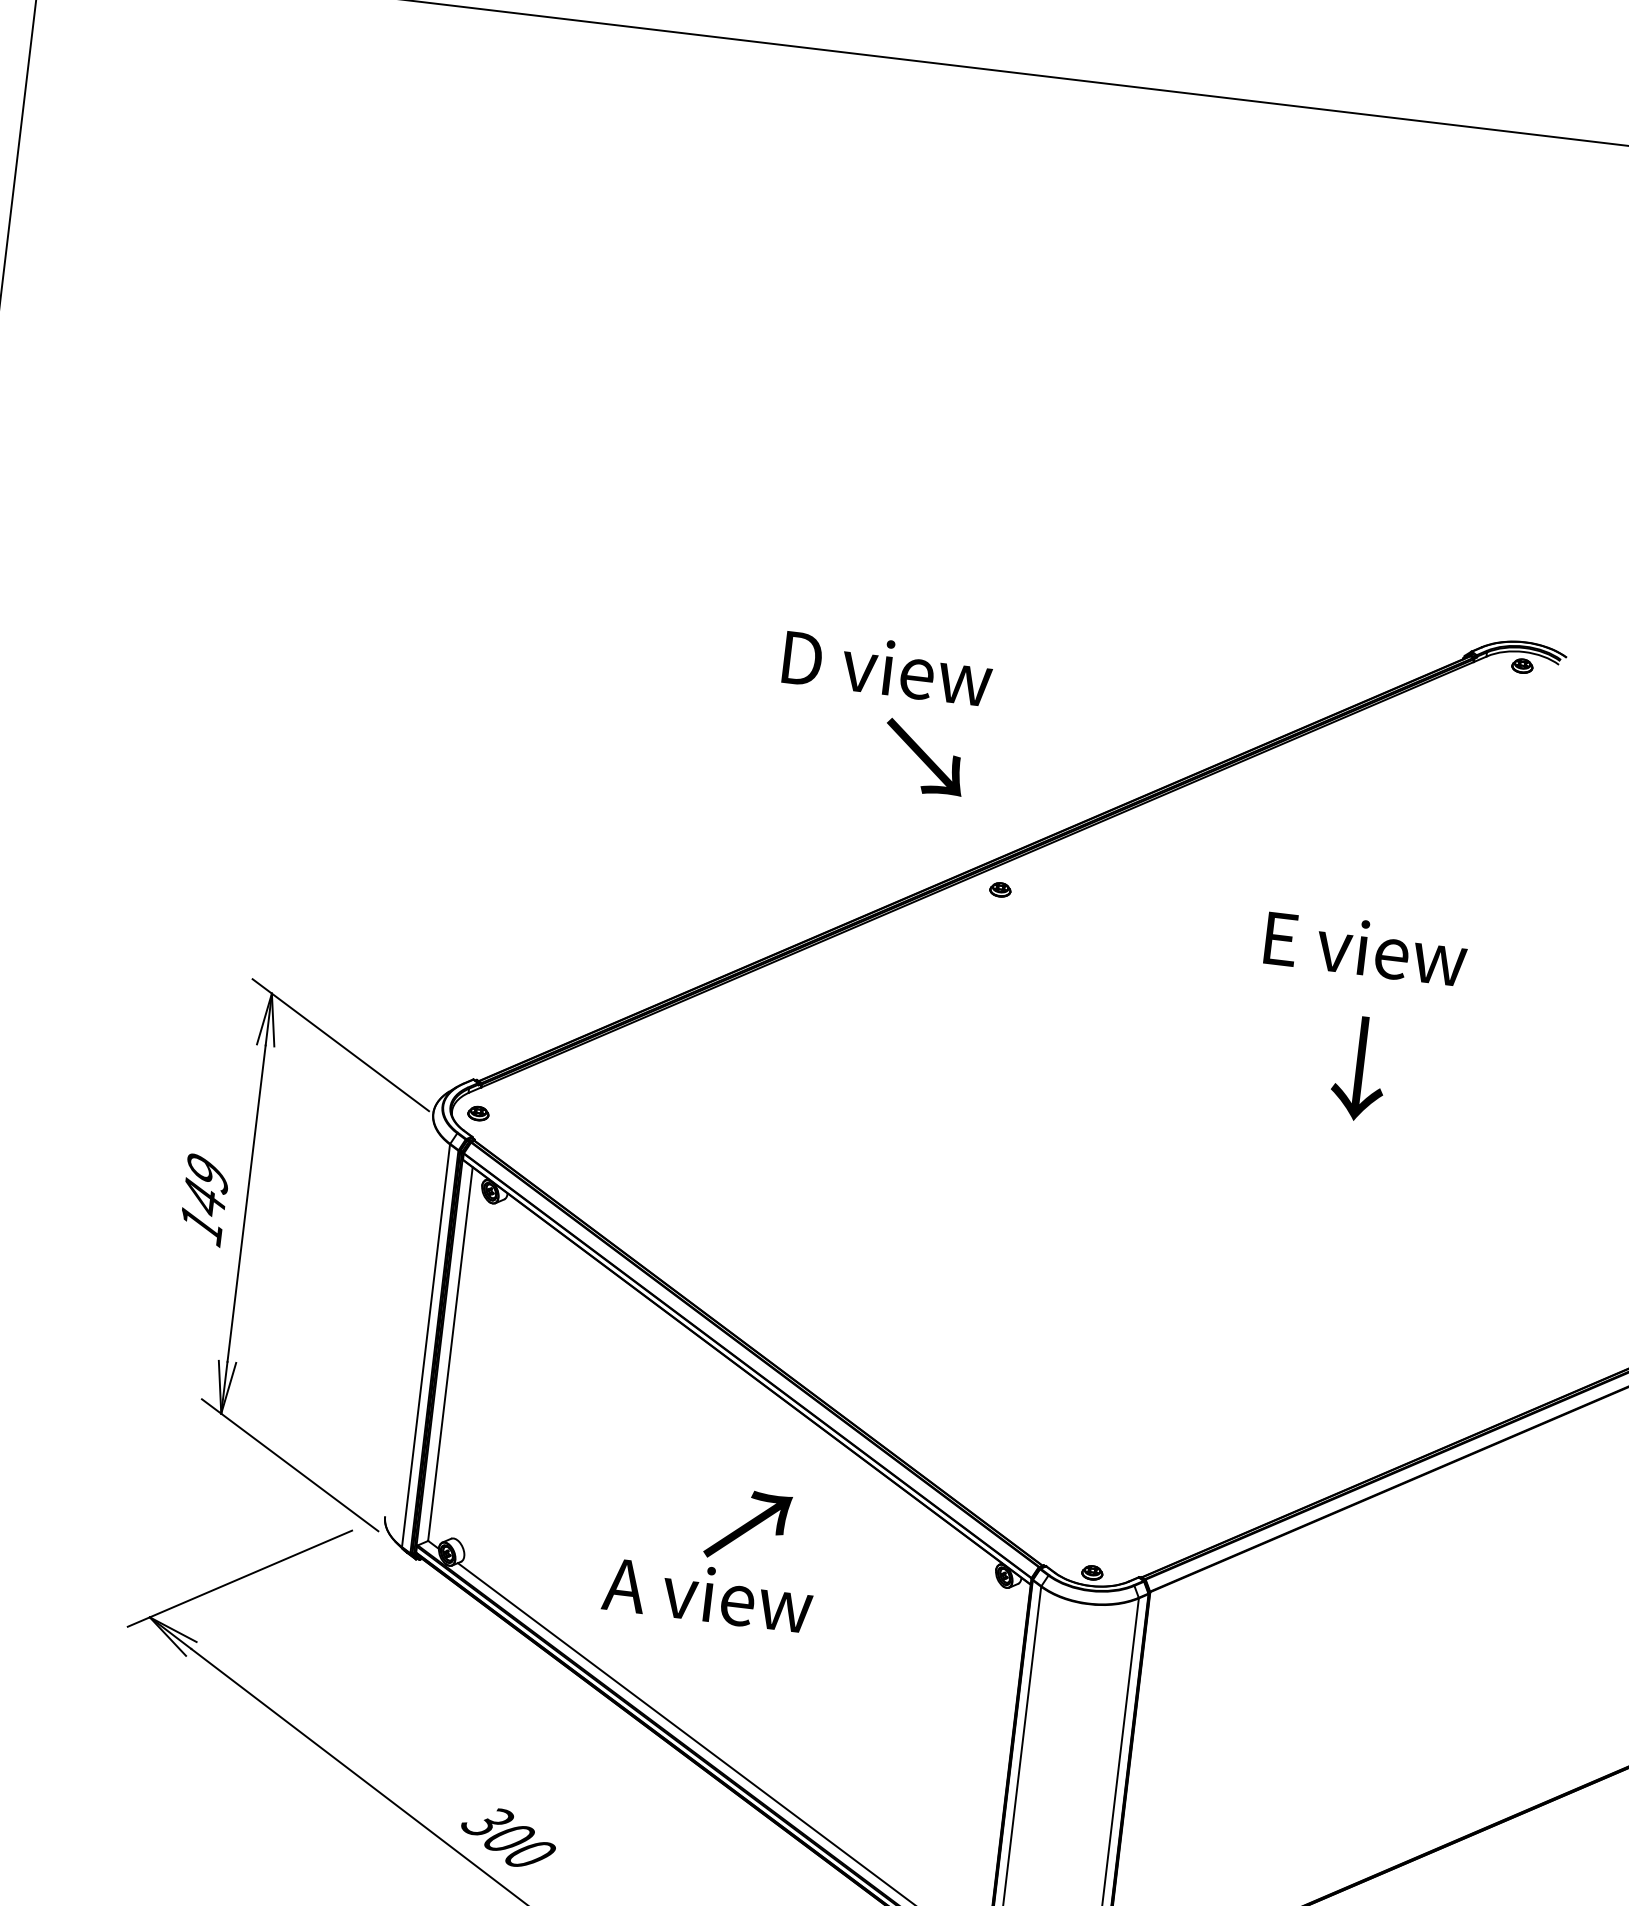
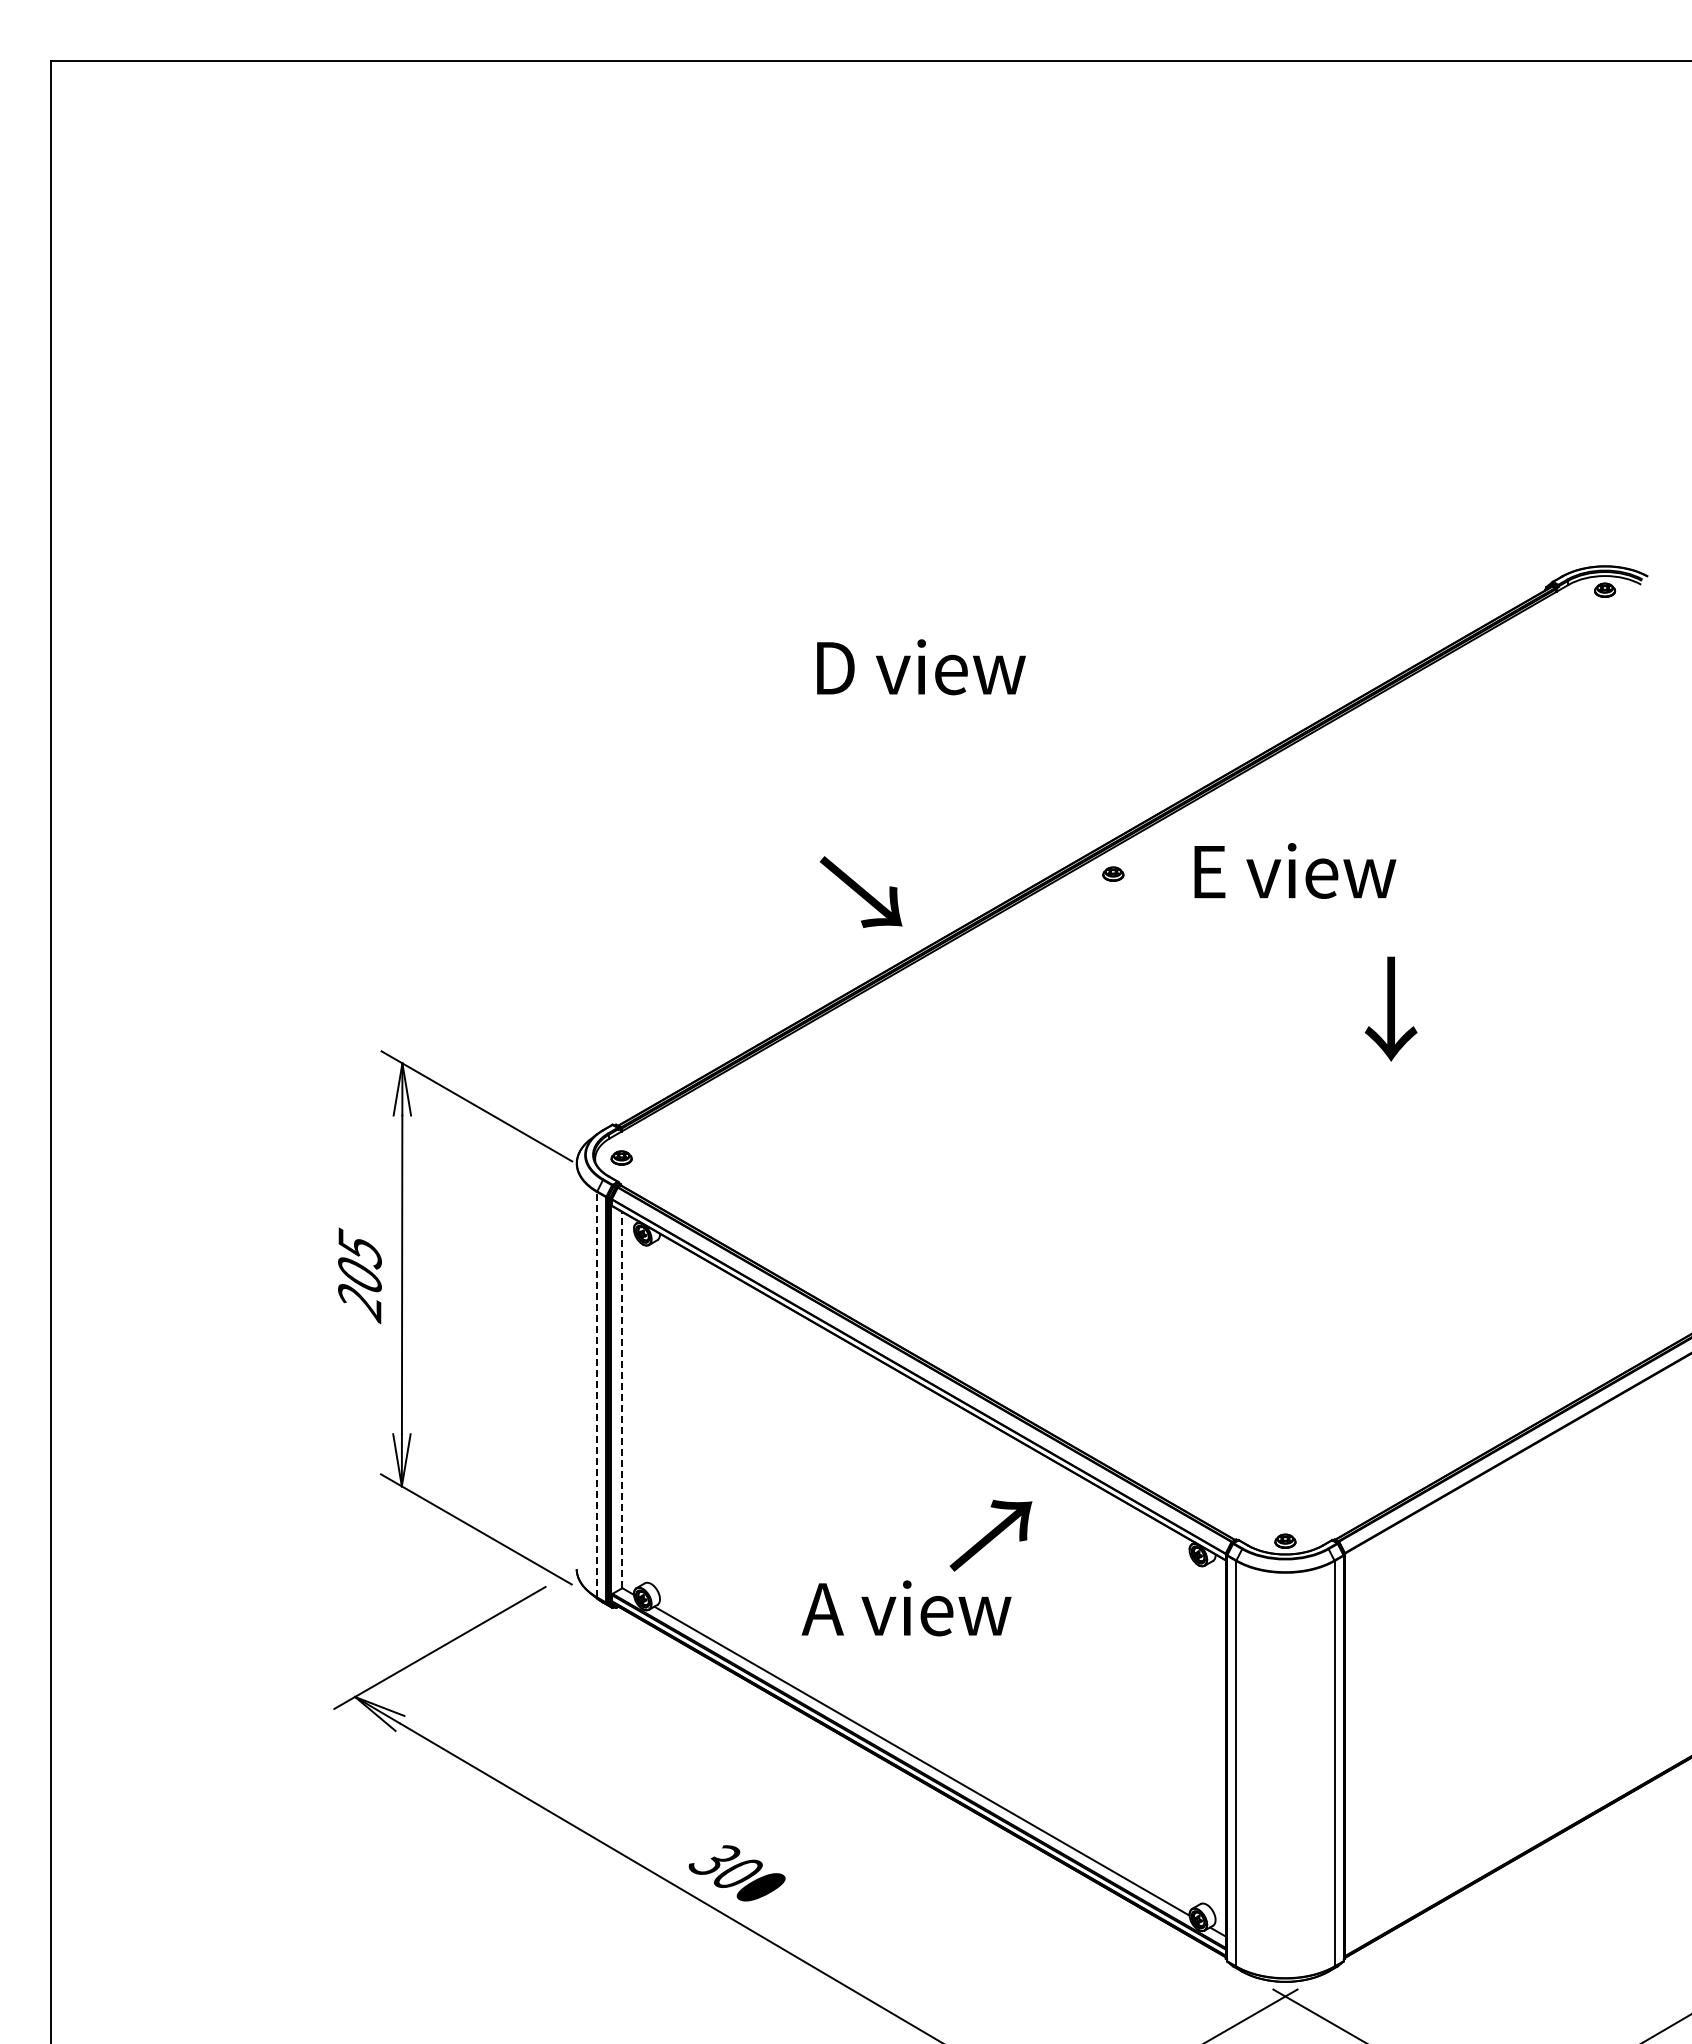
text: (888, 668) -> (921, 667), moved
text: (923, 757) -> (860, 891), moved
text: (1366, 947) -> (1295, 870), moved
text: (1360, 1068) -> (1391, 1008), moved
text: (204, 1199) -> (359, 1275), 149 -> 205
line: (426, 1345) -> (597, 1394), solid -> dashed
line: (450, 1353) -> (622, 1399), solid -> dashed
text: (747, 1525) -> (990, 1535), moved

